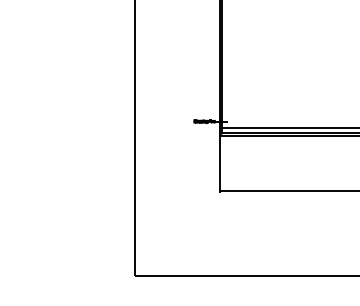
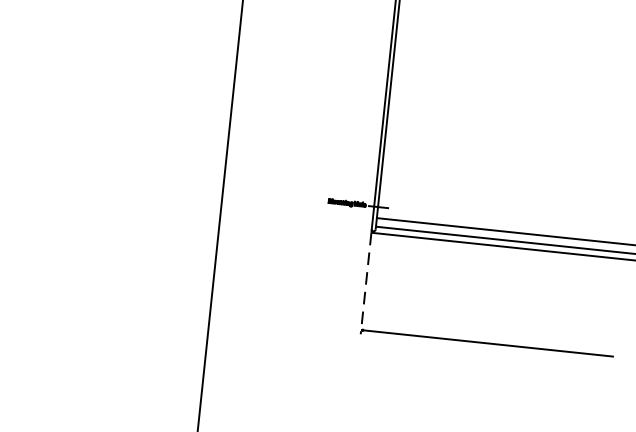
line: (219, 165) -> (365, 284), solid -> dashed

